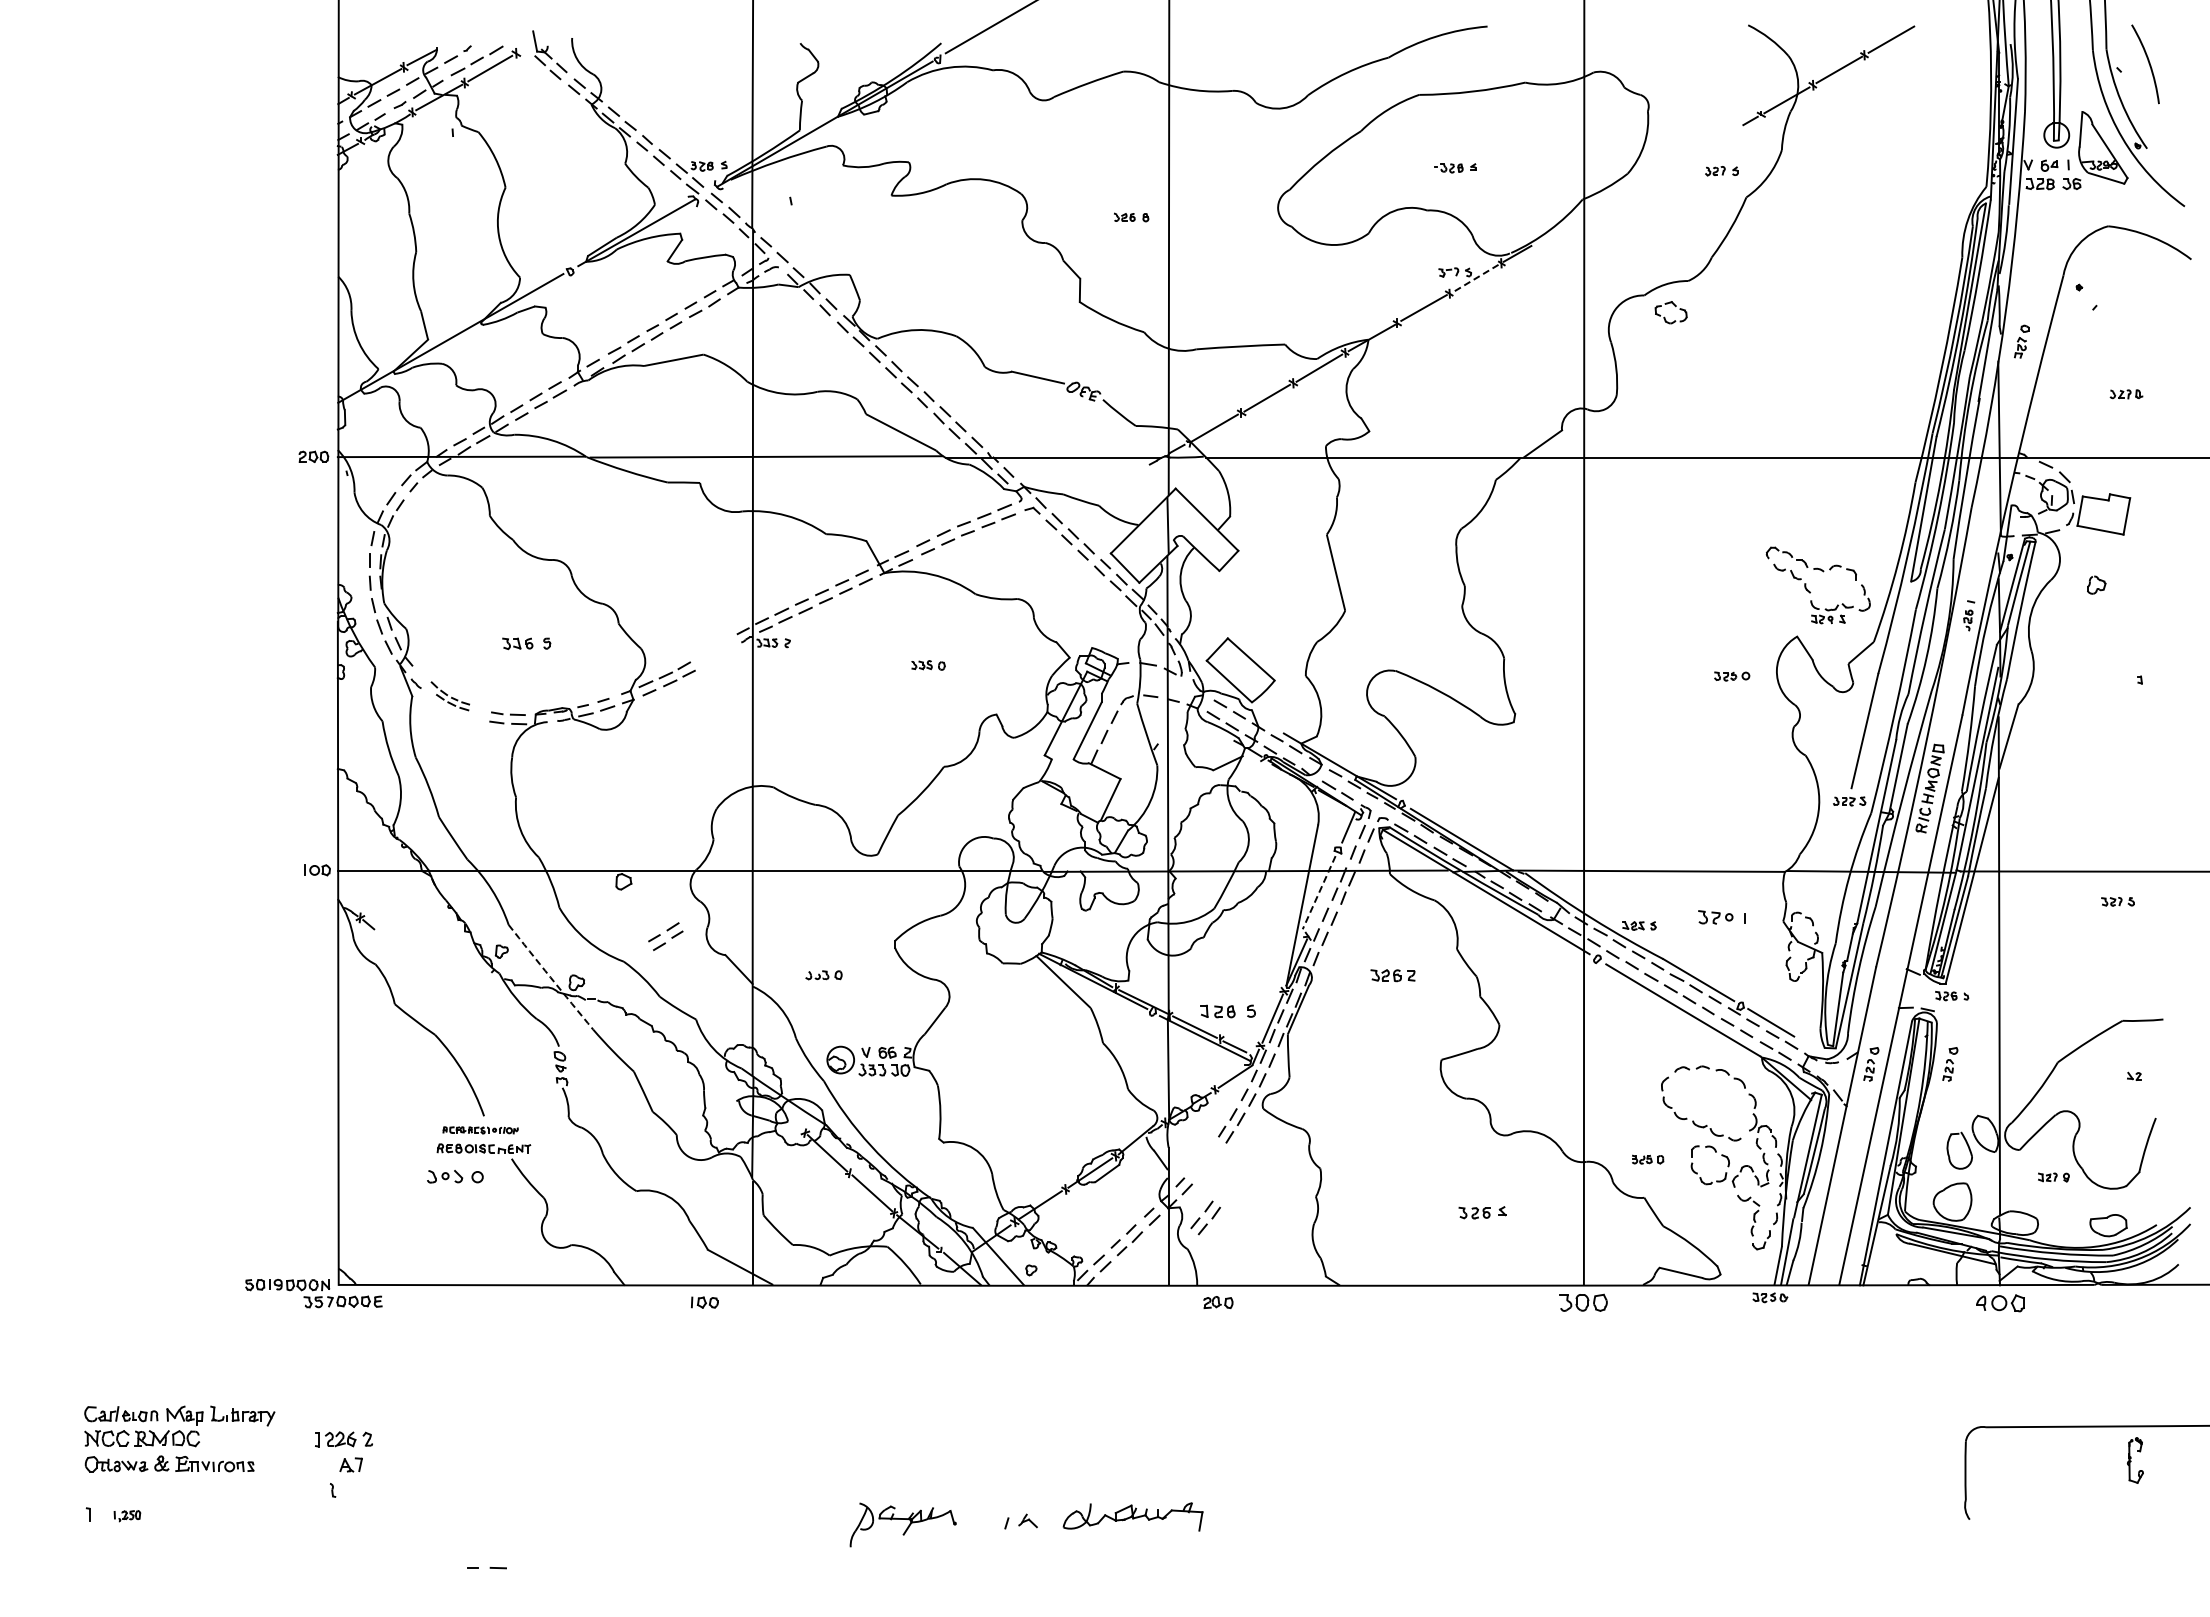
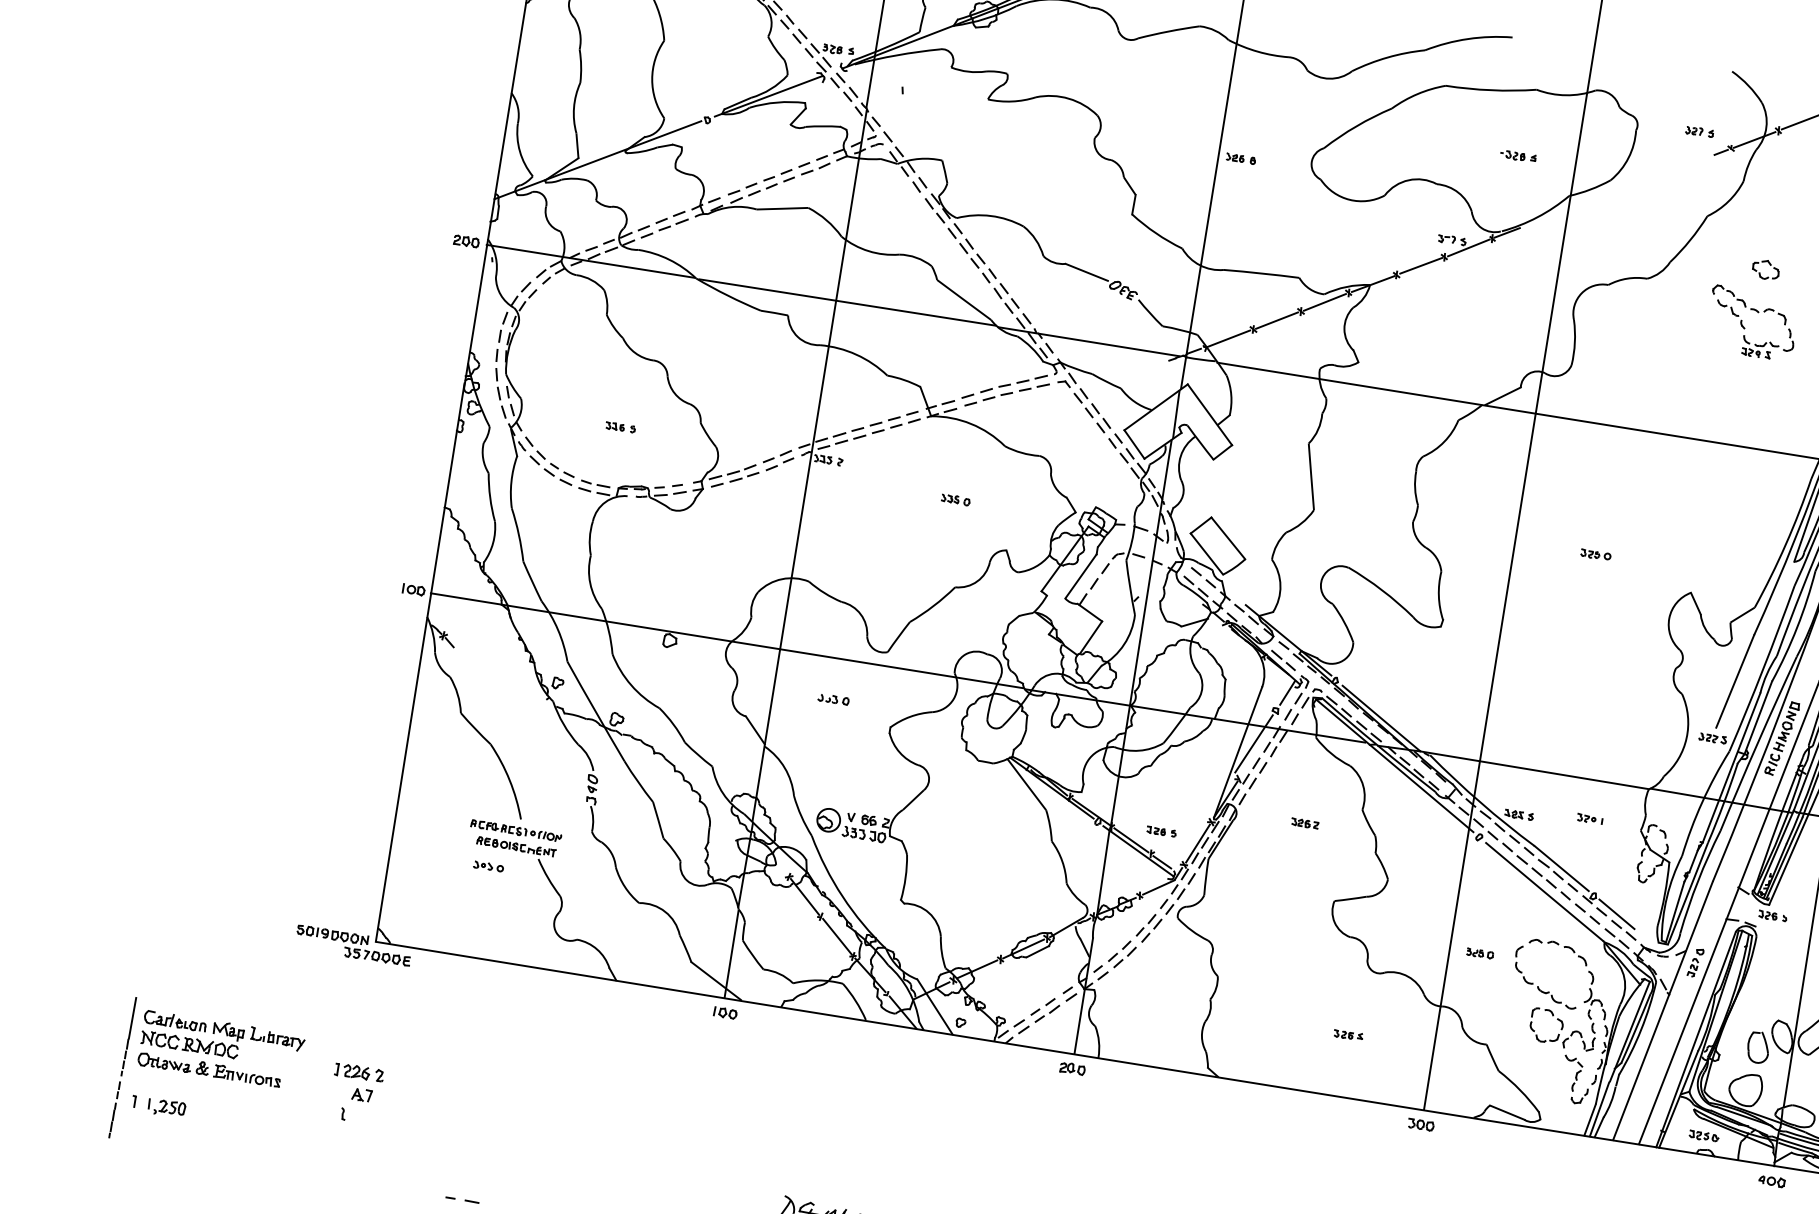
part: (1455, 168) -> (1518, 156), moved
part: (1721, 171) -> (1699, 132), moved
part: (1131, 217) -> (1240, 158), moved
line: (1475, 278) -> (1468, 247), dashed -> solid
part: (1675, 307) -> (1770, 266), moved
part: (1810, 591) -> (1744, 327), moved
part: (526, 643) -> (620, 427), size x0.71
part: (1732, 676) -> (1596, 555), moved
part: (450, 696) -> (549, 461), size x1.67
line: (1318, 893) -> (1253, 744), dashed -> solid
part: (1722, 917) -> (1590, 819), size x0.62
part: (665, 936) -> (778, 460), moved
part: (823, 975) -> (833, 699), moved
part: (1392, 975) -> (1304, 823), size x0.71
arc: (550, 977) -> (595, 711), dashed -> solid
part: (1228, 1011) -> (1161, 831), size x0.62
part: (1950, 1064) -> (1762, 973), removed
part: (480, 1130) -> (516, 830), size x1.43
part: (1648, 1159) -> (1480, 953), moved
part: (455, 1176) -> (488, 866), size x0.62
part: (1482, 1212) -> (1348, 1035), size x0.71
part: (1205, 1217) -> (1122, 953), moved
part: (1770, 1297) -> (1704, 1136), moved
part: (704, 1302) -> (725, 1012), moved
part: (1218, 1302) -> (1072, 1068), moved
part: (1583, 1303) -> (1421, 1125), size x0.62
part: (1999, 1303) -> (1771, 1181), size x0.62
part: (68, 1477) -> (122, 1067), added
part: (127, 1515) -> (166, 1107), size x1.67

